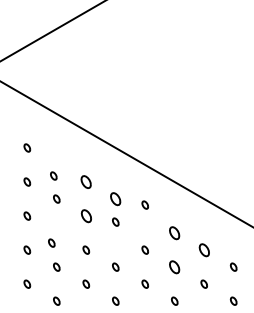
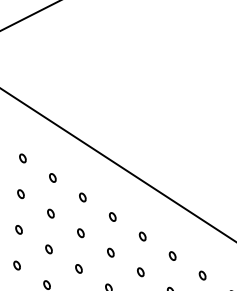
part: (53, 175) -> (22, 157), moved
part: (86, 181) -> (53, 177), size x0.62
part: (115, 198) -> (82, 196), size x0.62
part: (144, 204) -> (112, 216), moved
part: (85, 215) -> (50, 213), size x0.62
part: (115, 221) -> (80, 232), moved
part: (174, 232) -> (142, 235), size x0.62
part: (51, 242) -> (18, 229), moved
part: (203, 249) -> (171, 255), size x0.62
part: (174, 266) -> (140, 271), size x0.62

